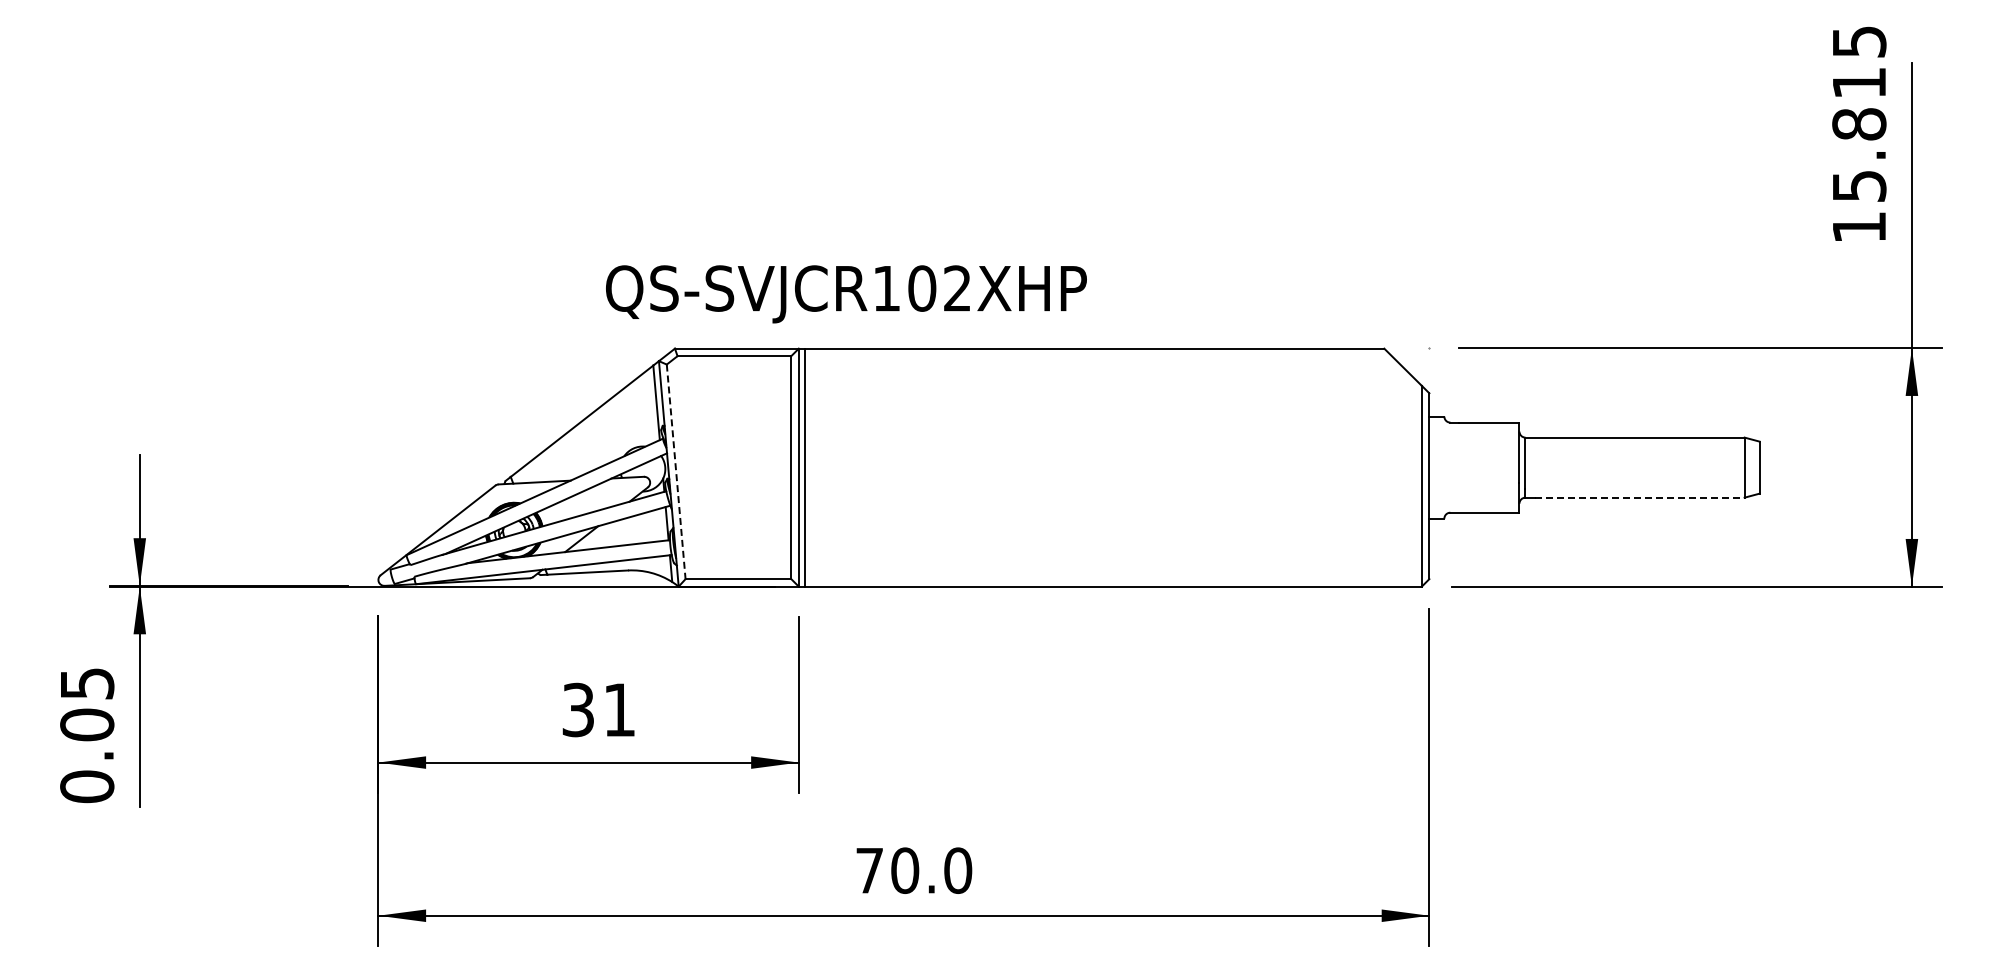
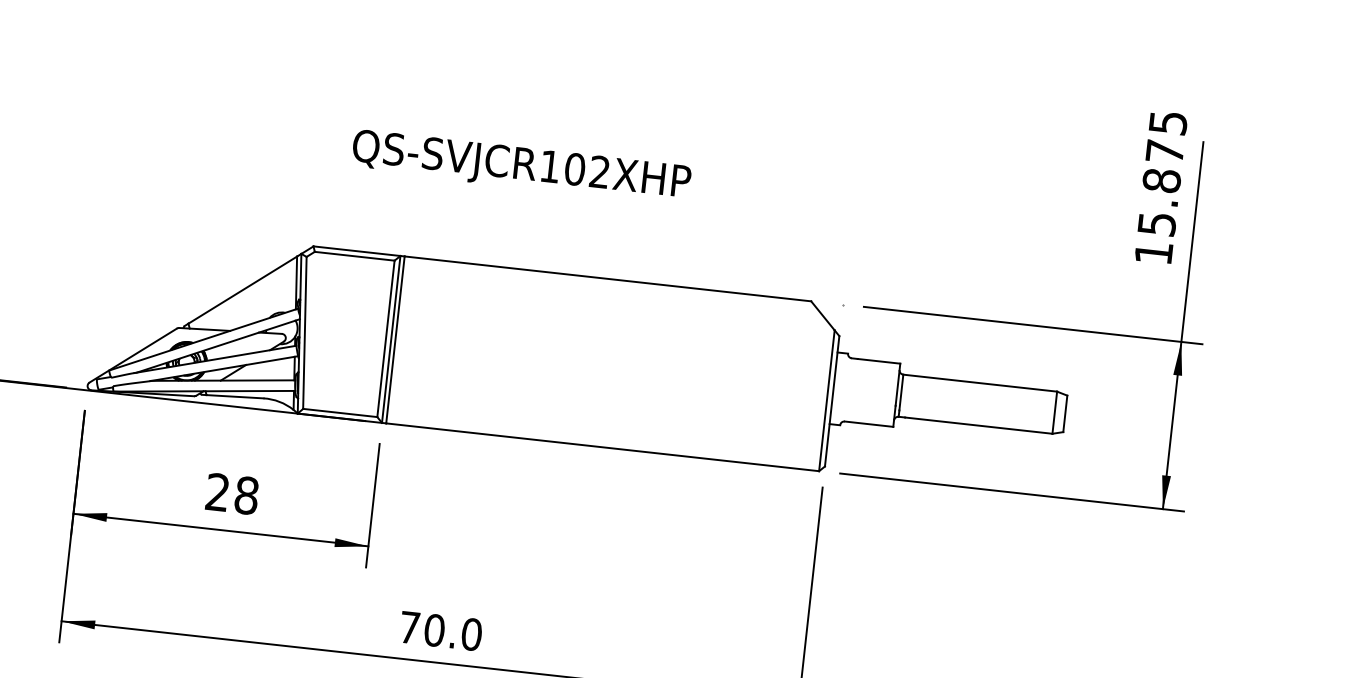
text: (1859, 83) -> (1165, 152), 15.815 -> 15.875
text: (846, 294) -> (521, 167), moved
line: (676, 471) -> (305, 332), dashed -> solid
line: (1640, 497) -> (979, 425), dashed -> solid
text: (598, 709) -> (231, 493), 31 -> 28

